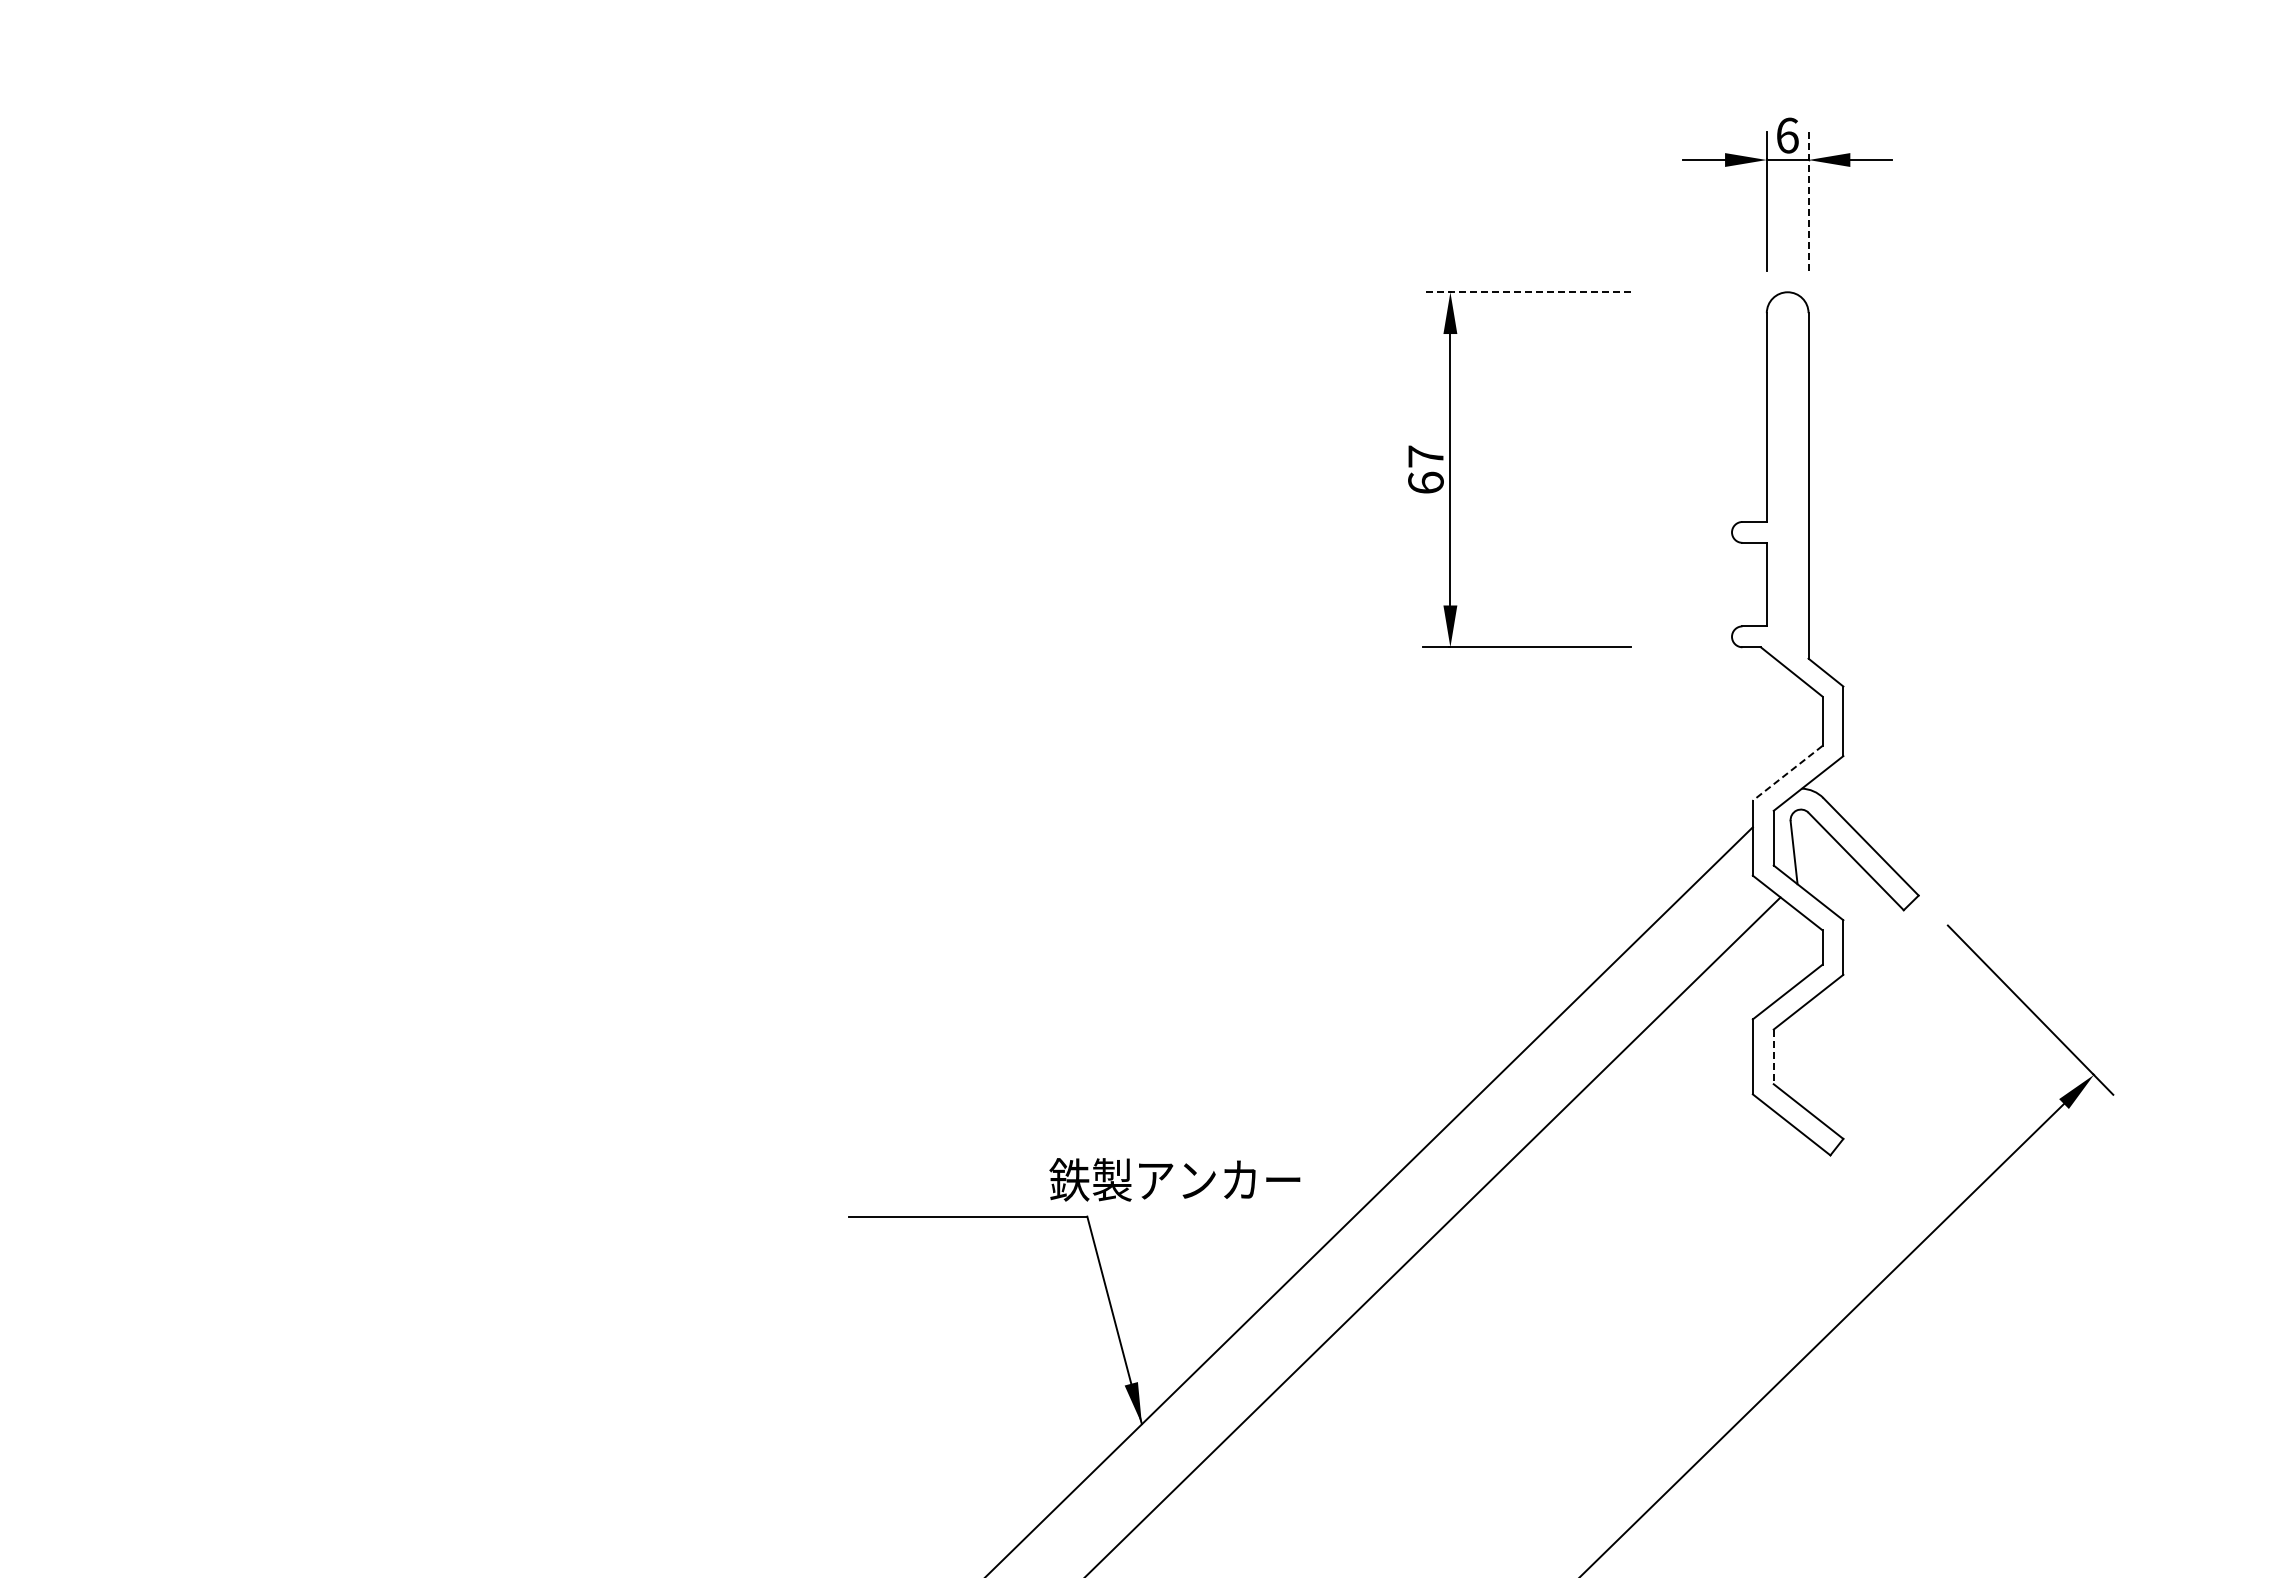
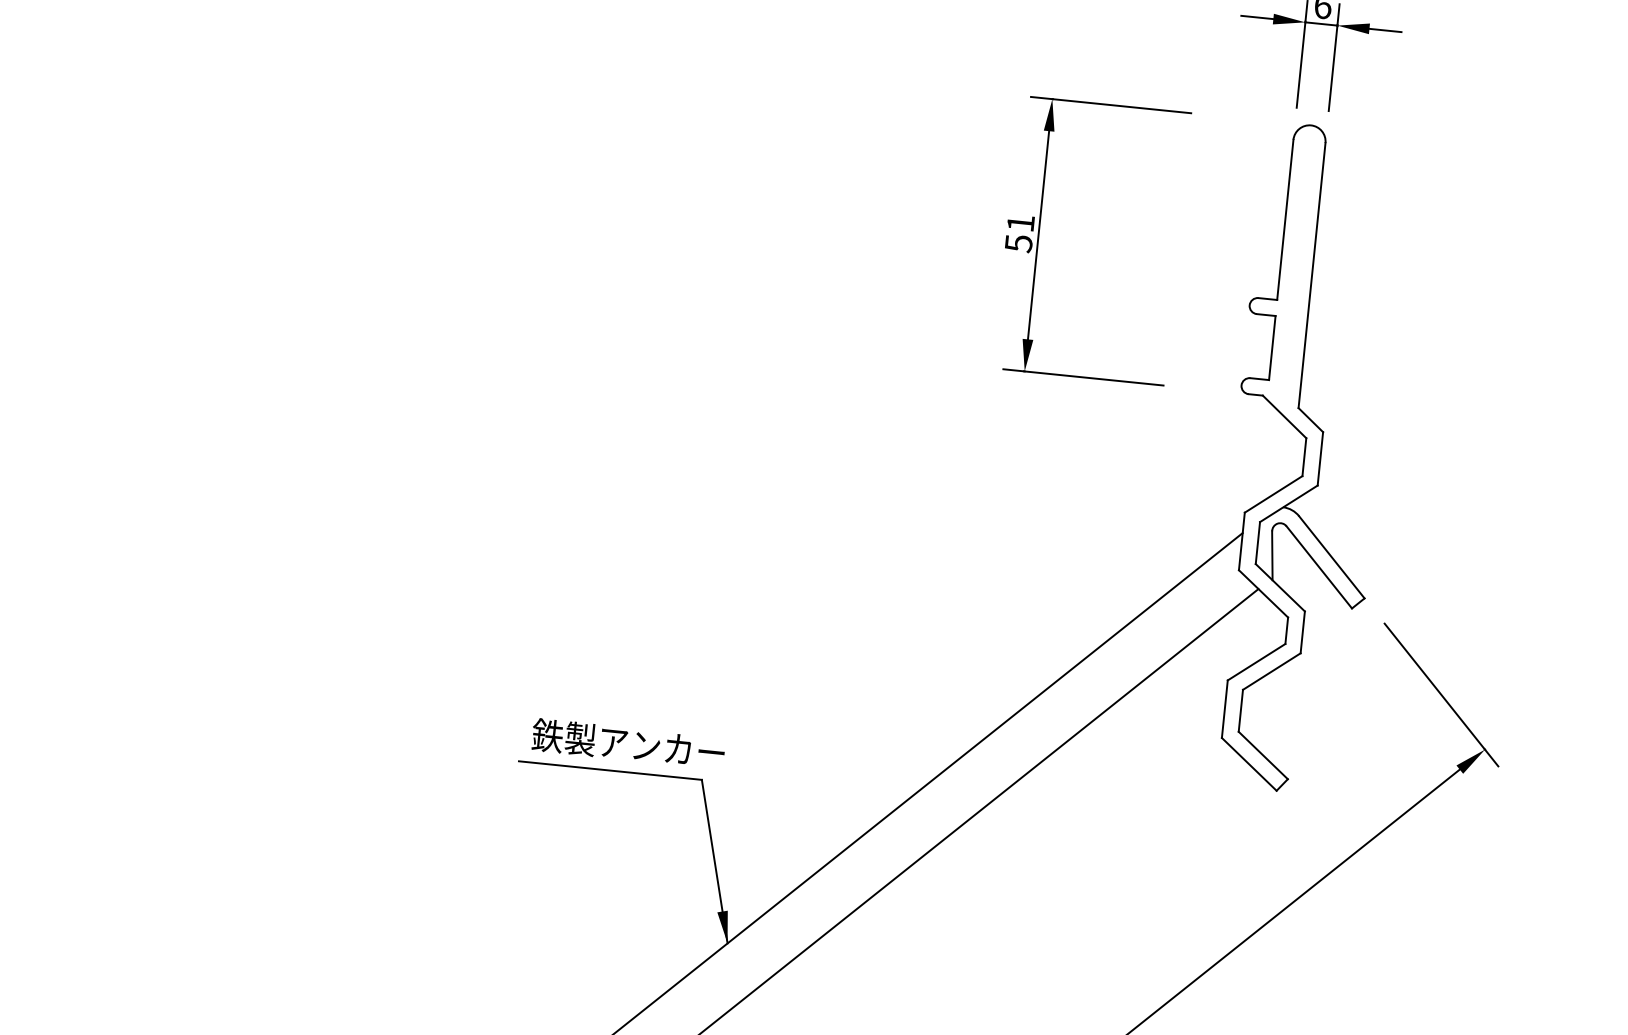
line: (1808, 201) -> (1334, 57), dashed -> solid
line: (1526, 292) -> (1110, 105), dashed -> solid
text: (1425, 469) -> (1019, 233), 67 -> 51
line: (1787, 773) -> (1273, 494), dashed -> solid
line: (1773, 1057) -> (1240, 711), dashed -> solid
text: (1174, 1179) -> (628, 743), moved

